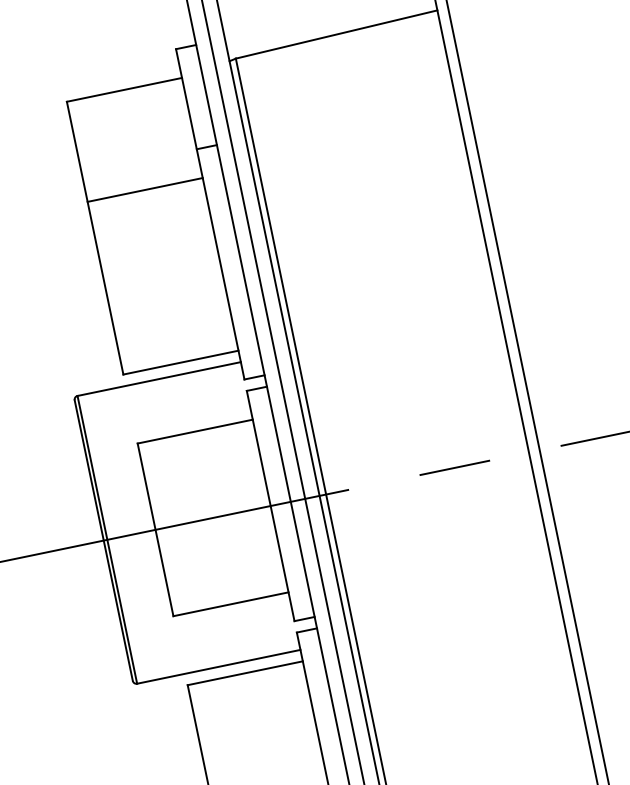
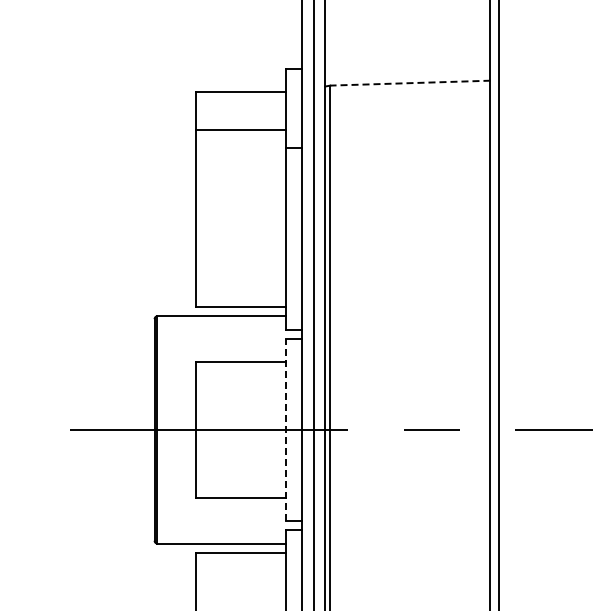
line: (335, 35) -> (409, 83), solid -> dashed
line: (144, 189) -> (240, 129), moved
line: (270, 505) -> (286, 429), solid -> dashed

